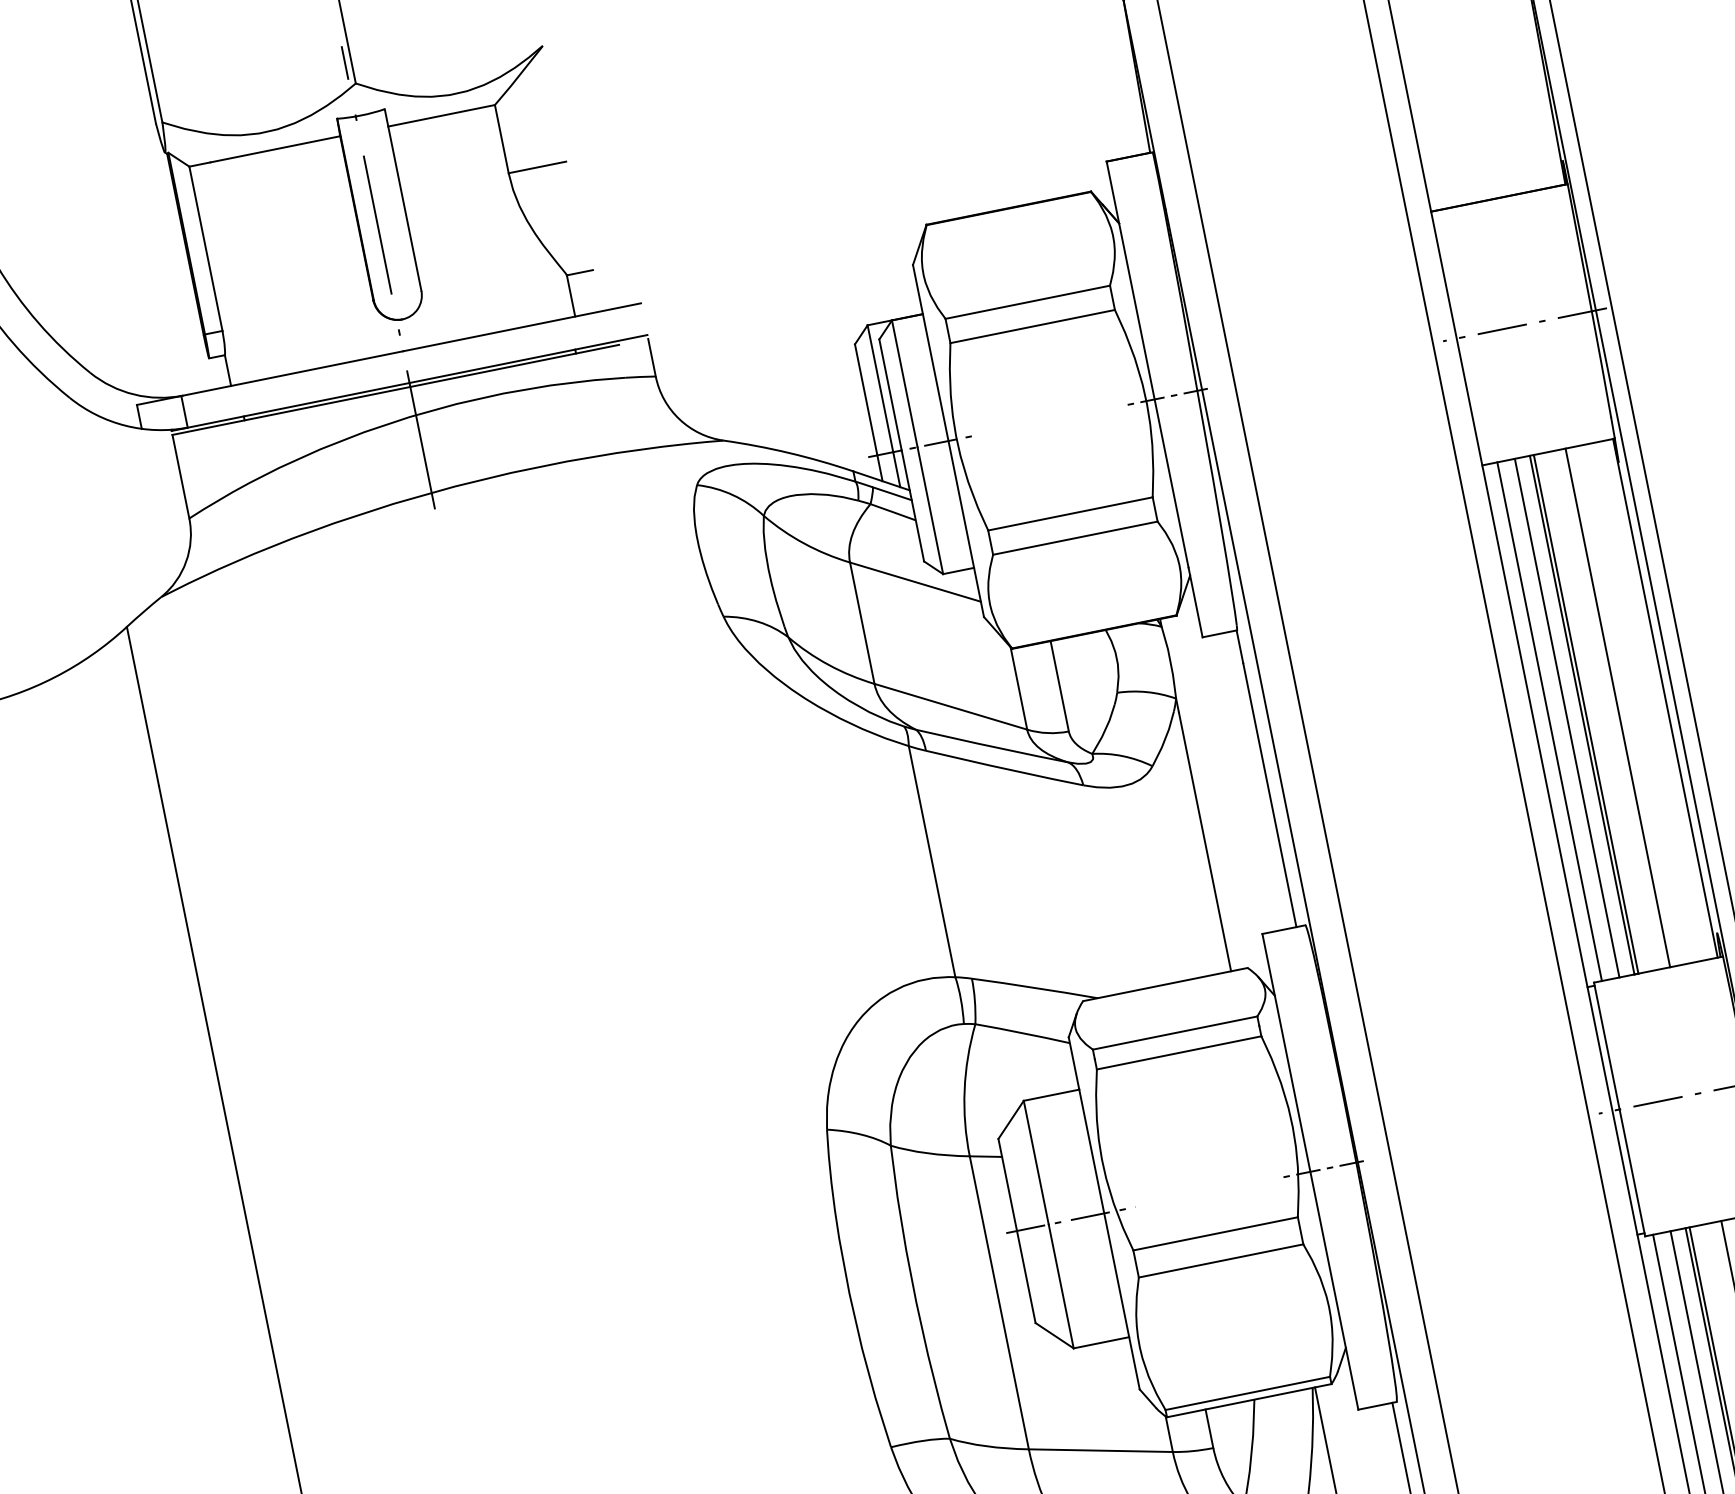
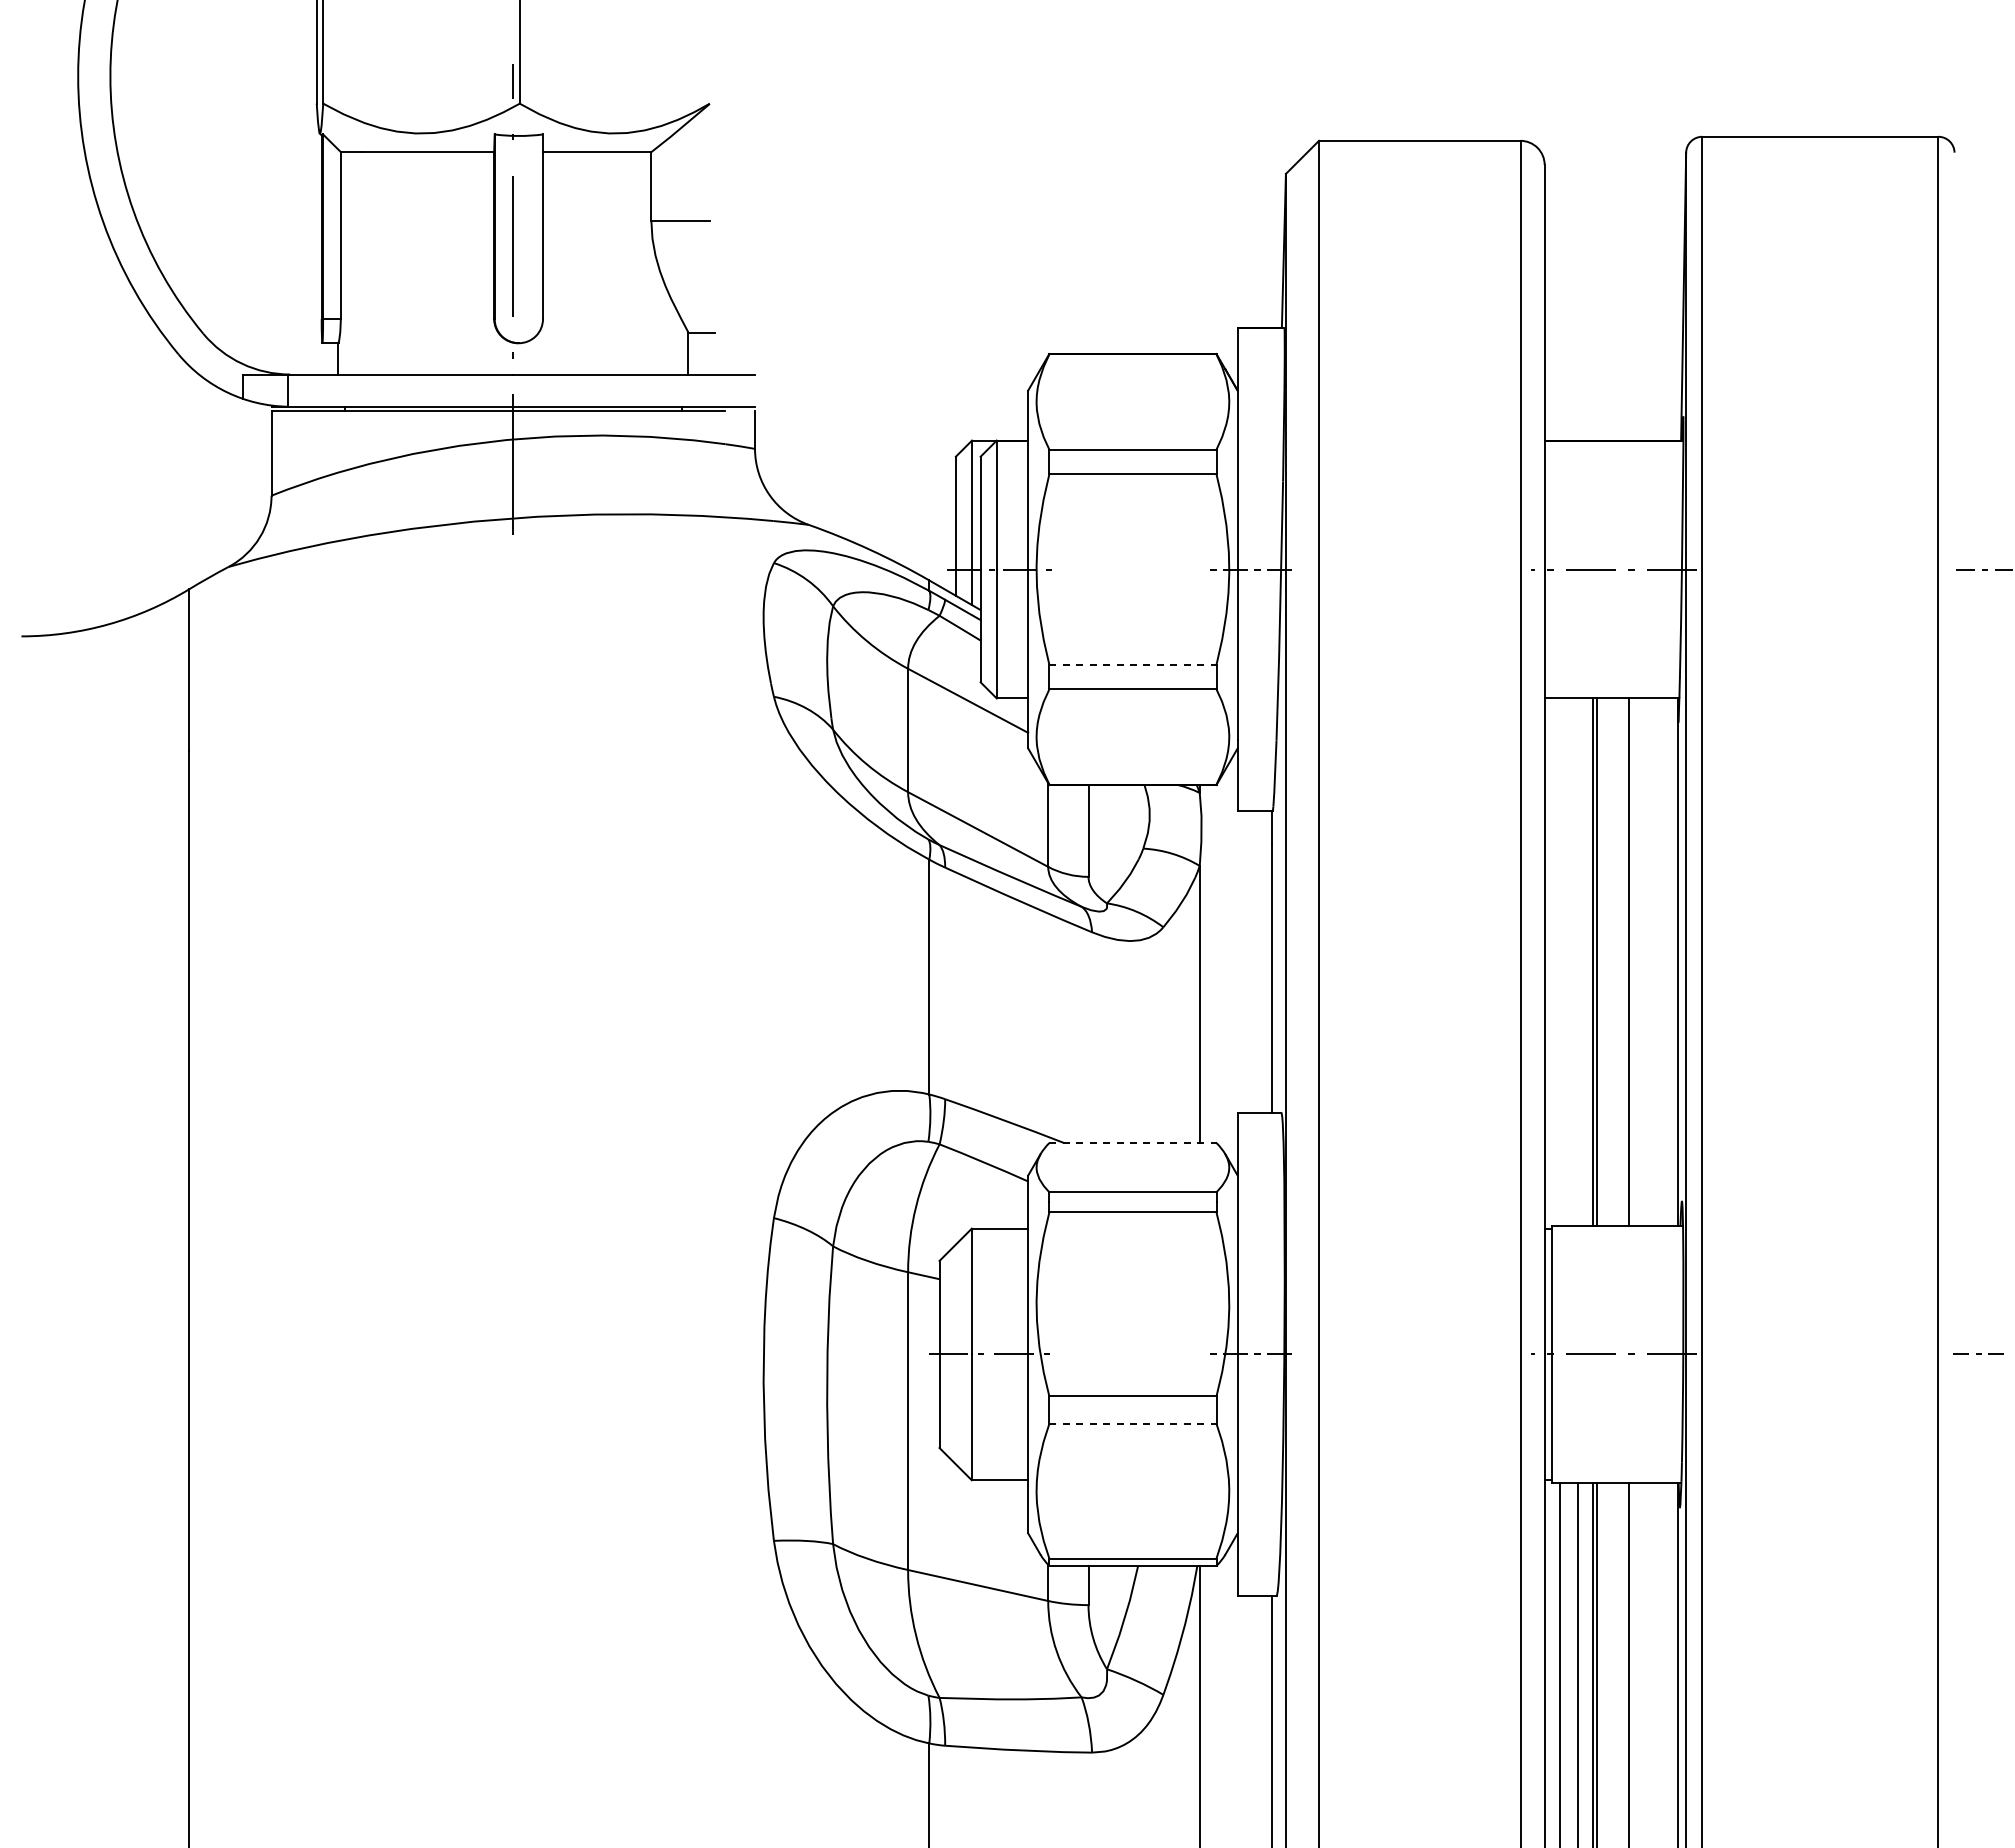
line: (1069, 513) -> (1132, 664), solid -> dashed
line: (1566, 717) -> (1577, 961), removed
line: (1549, 721) -> (1559, 961), removed
line: (1165, 985) -> (1132, 1143), solid -> dashed
line: (1220, 1260) -> (1132, 1423), solid -> dashed

